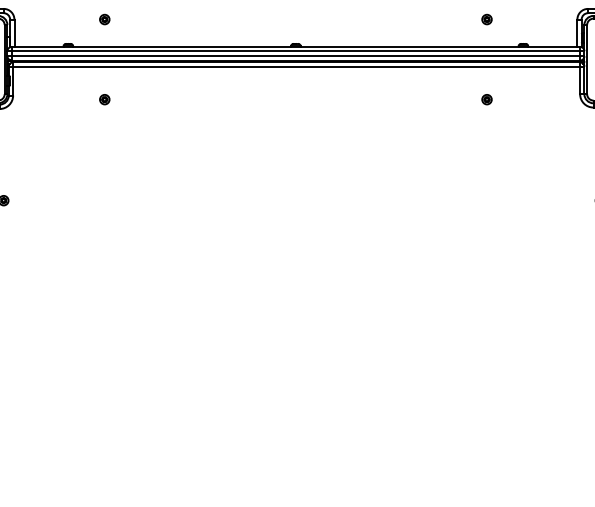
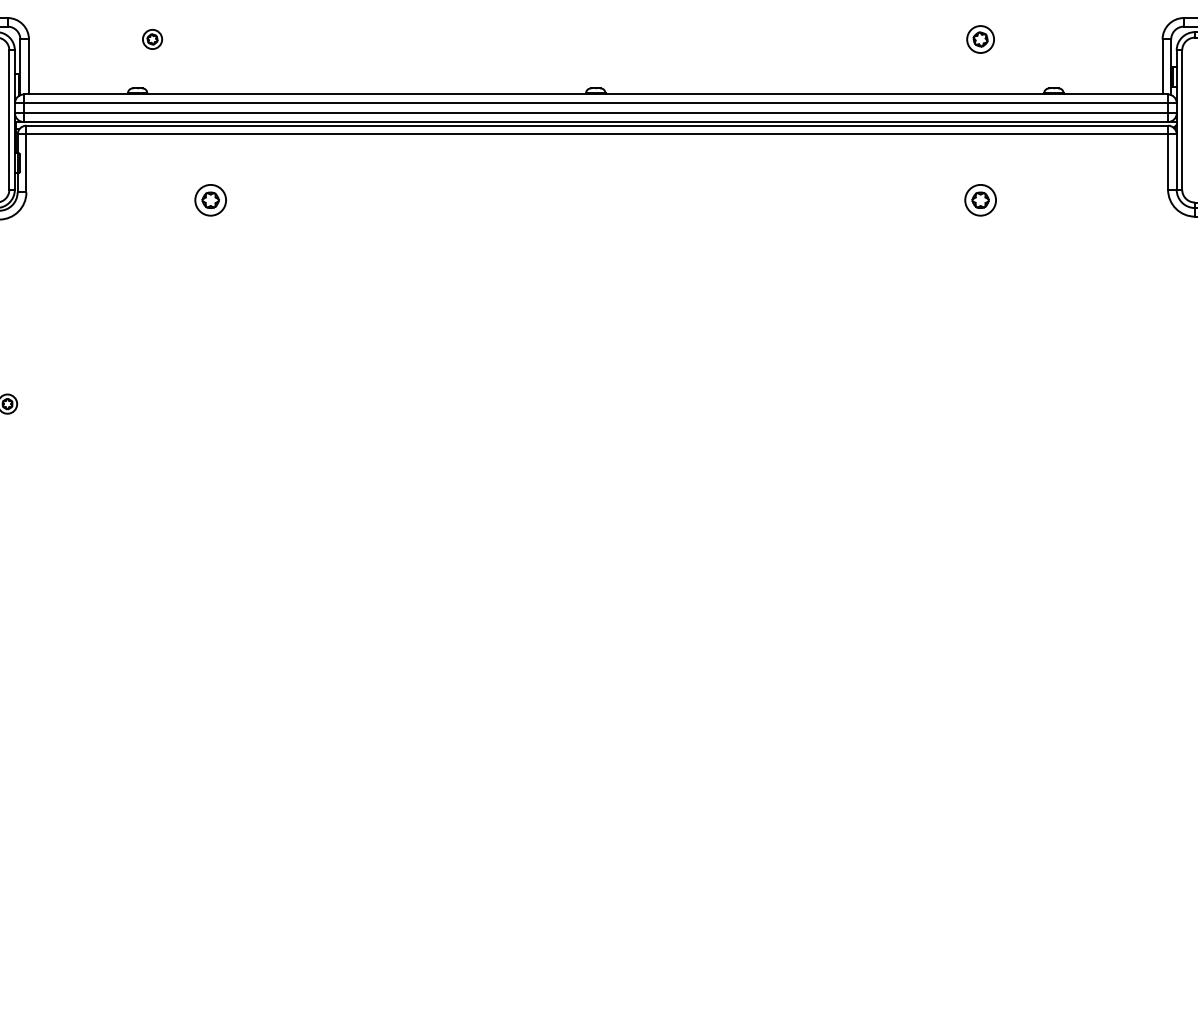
part: (104, 19) -> (151, 39), moved
part: (486, 19) -> (979, 39), size x1.4
part: (104, 99) -> (210, 200), size x1.6
part: (486, 99) -> (979, 200), size x1.6

